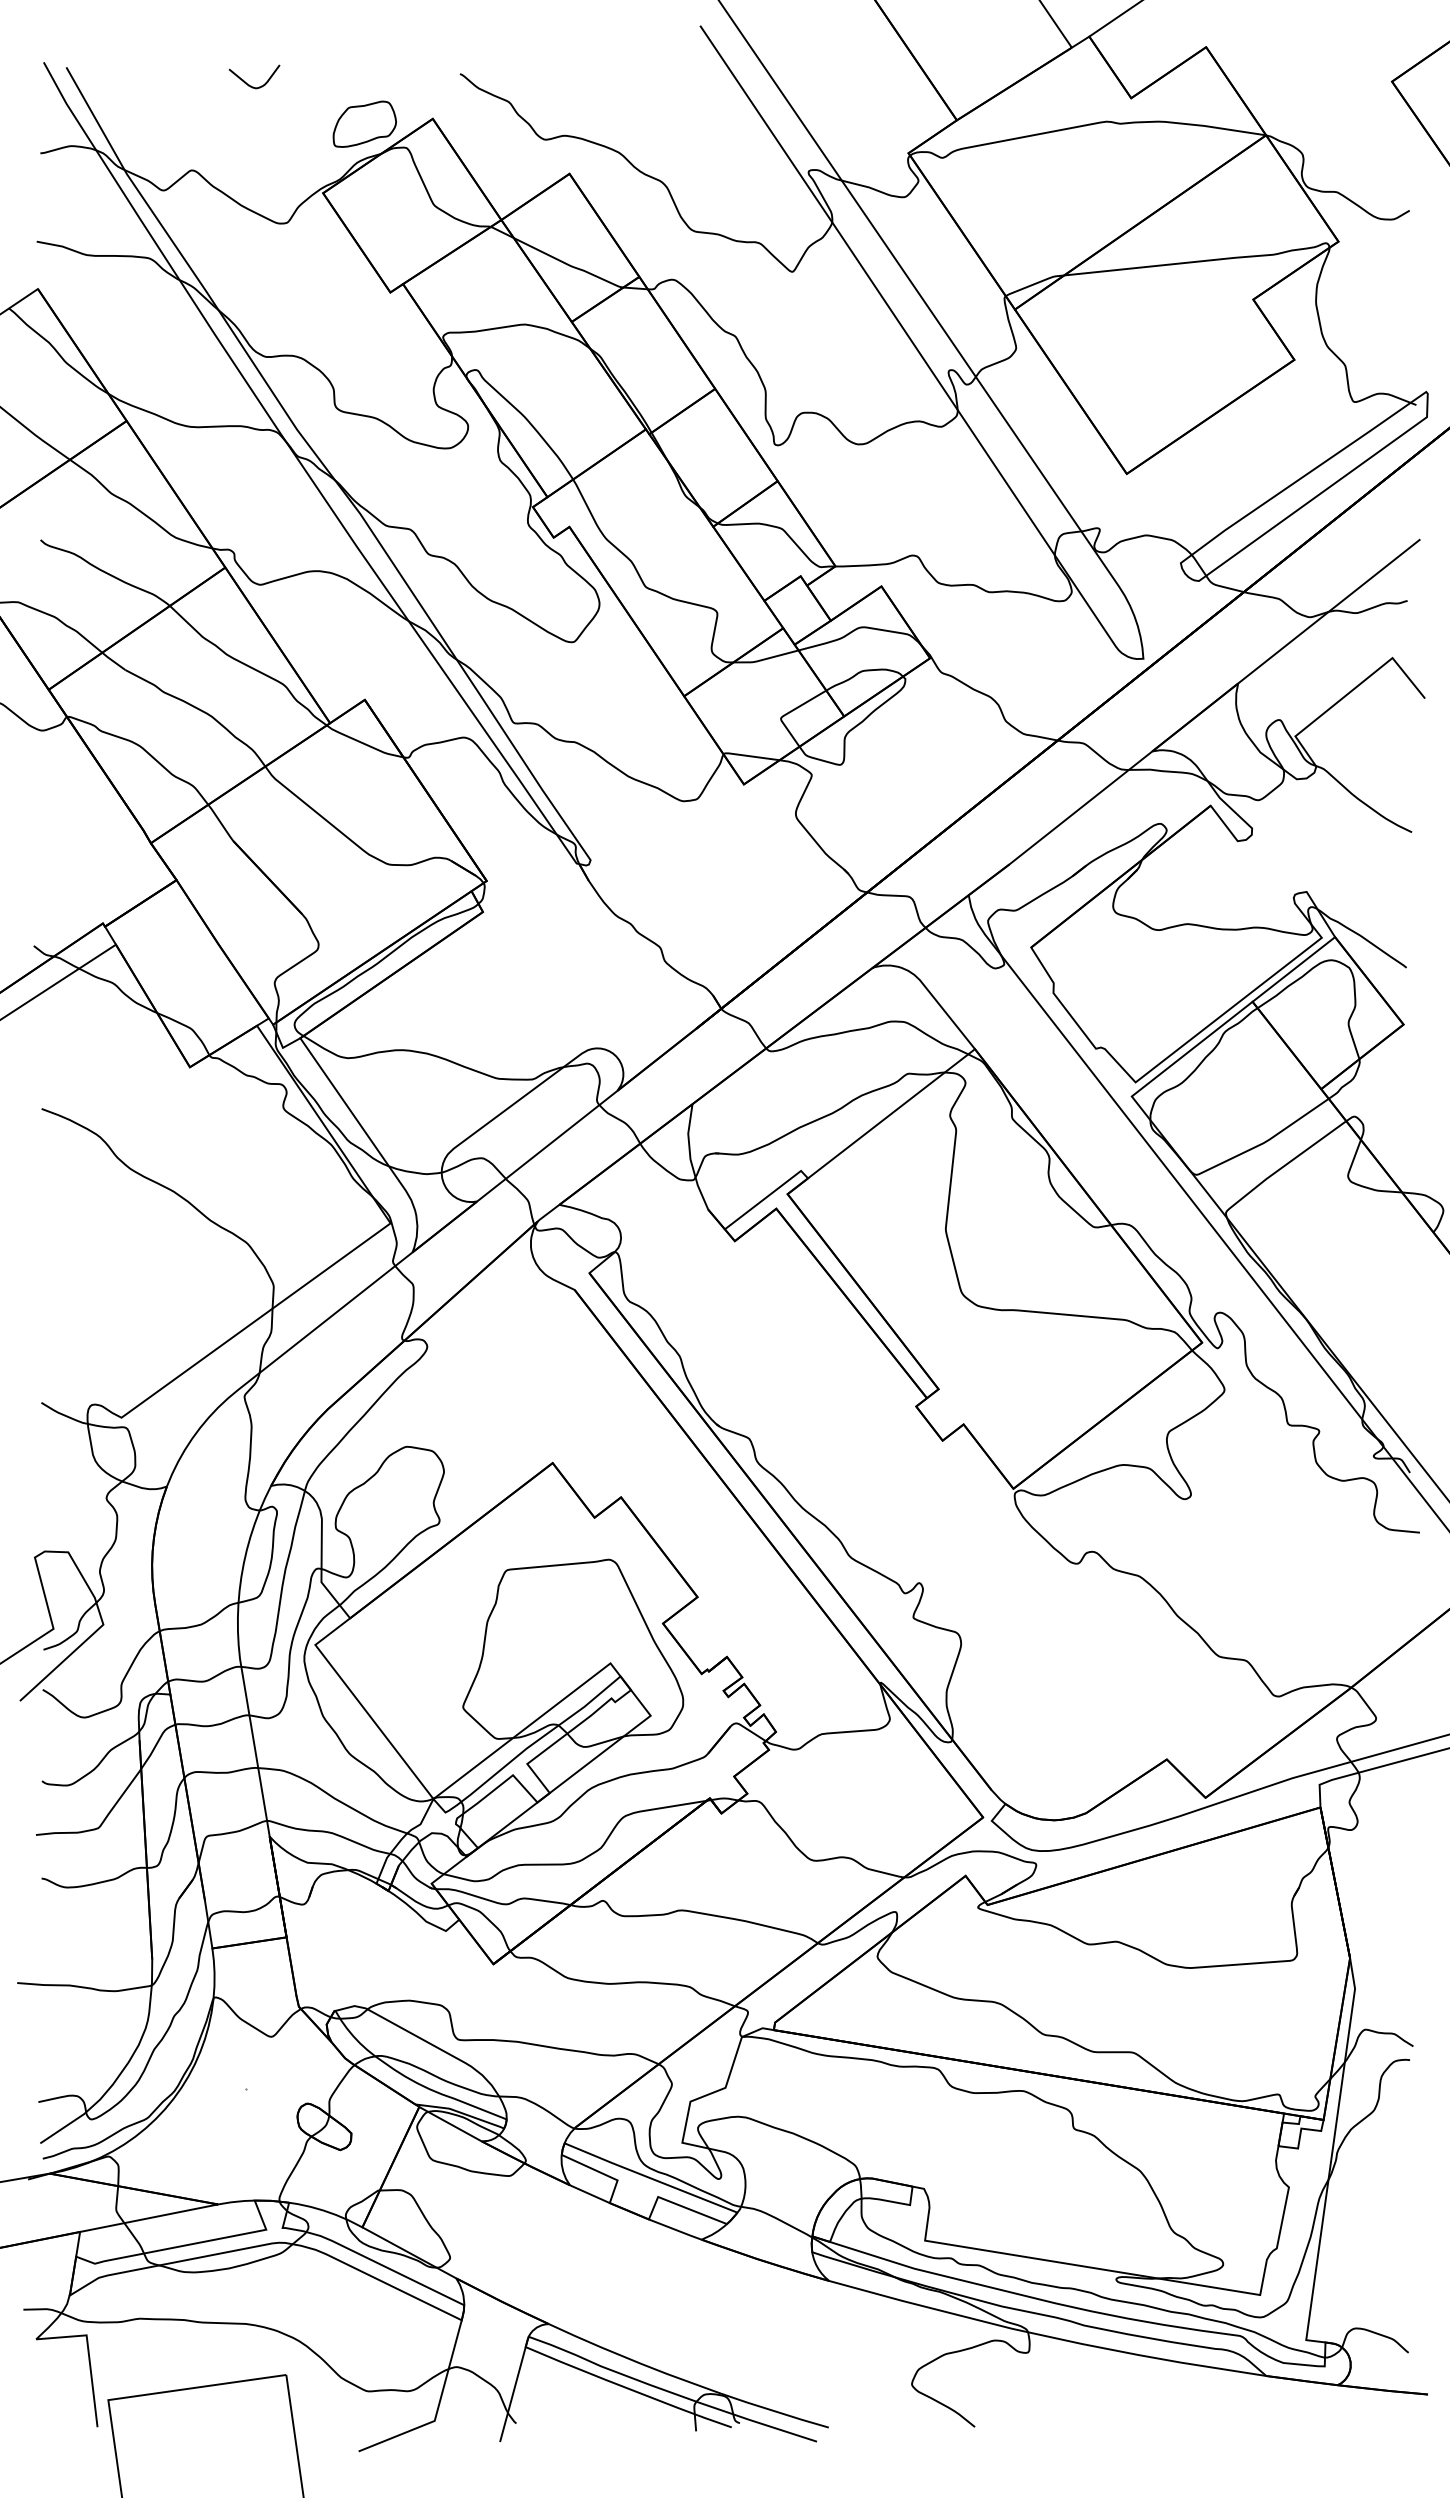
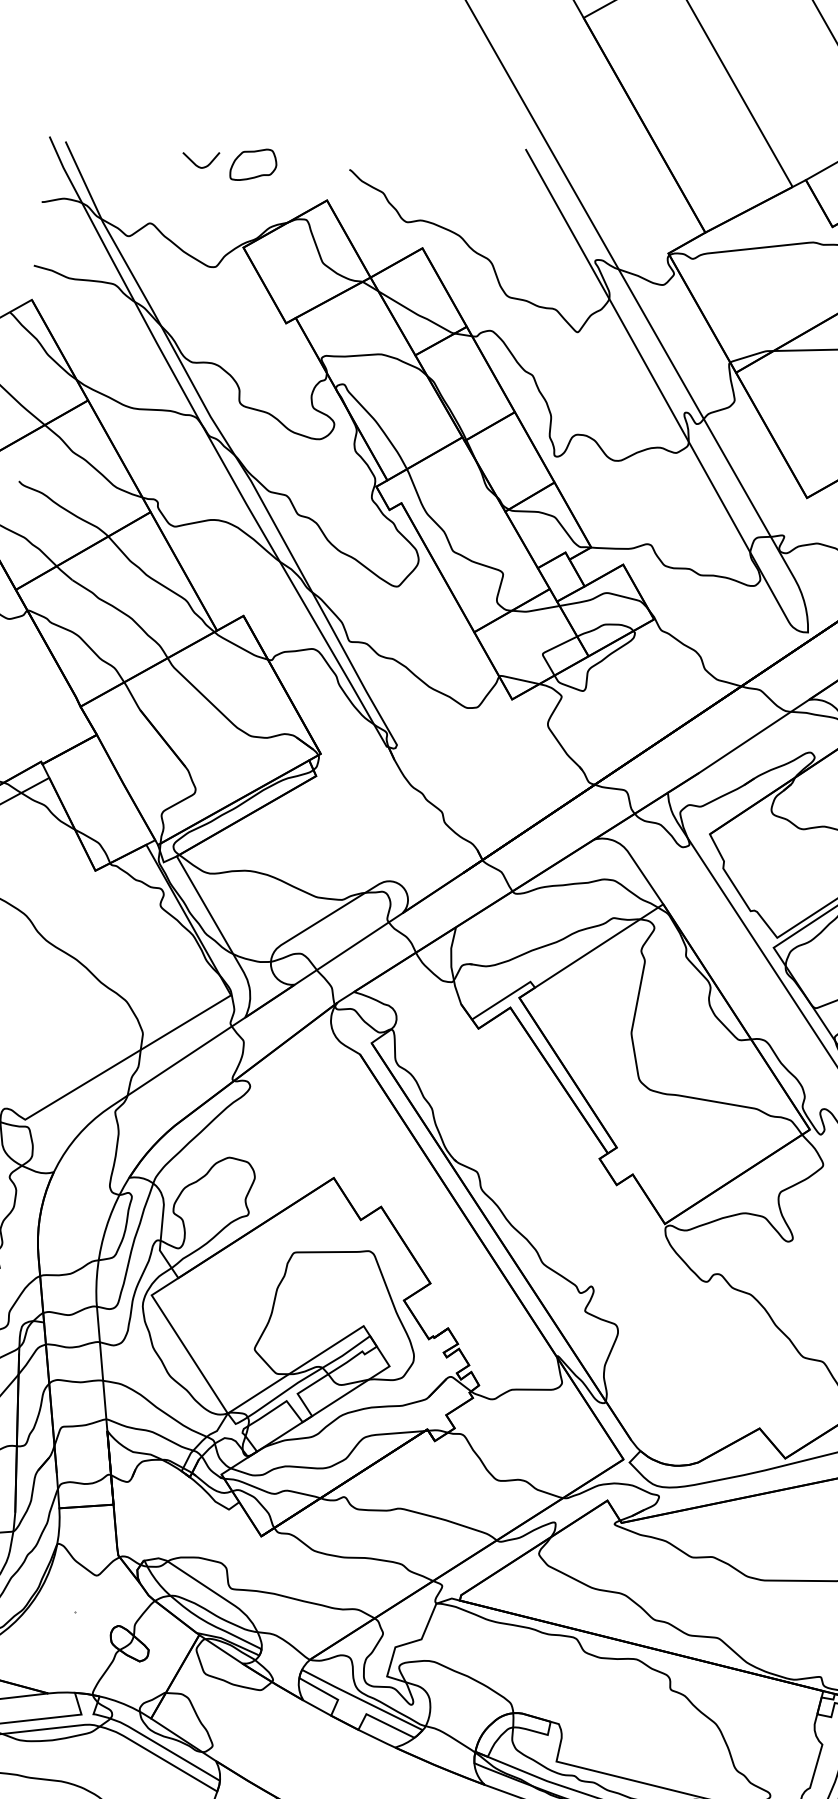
part: (364, 123) -> (253, 164), moved

